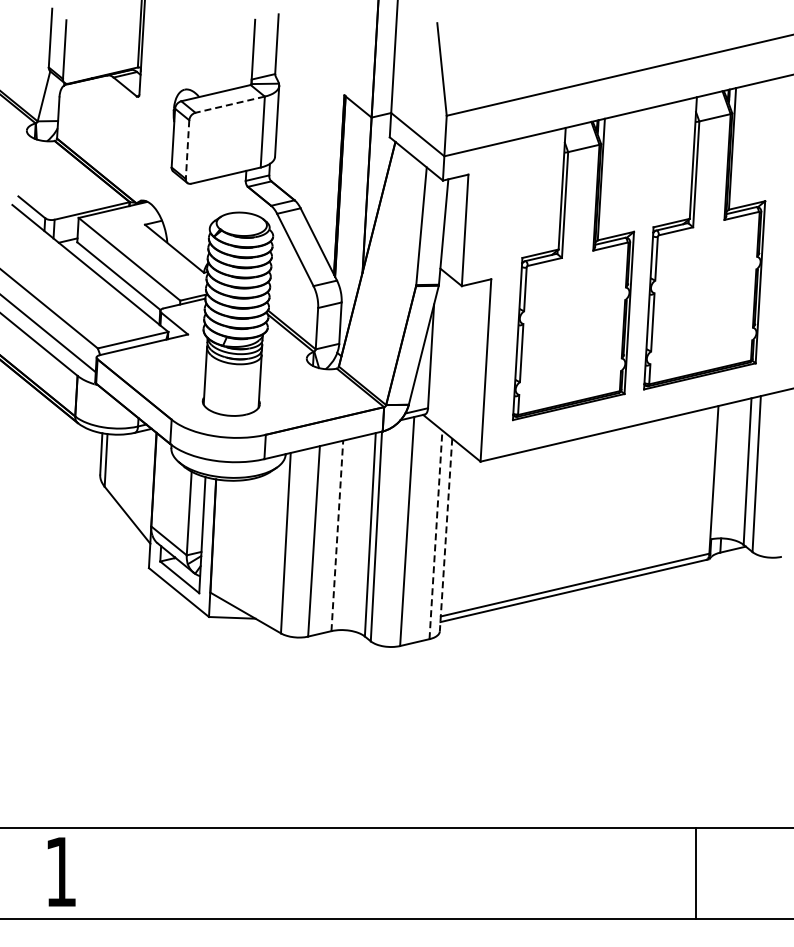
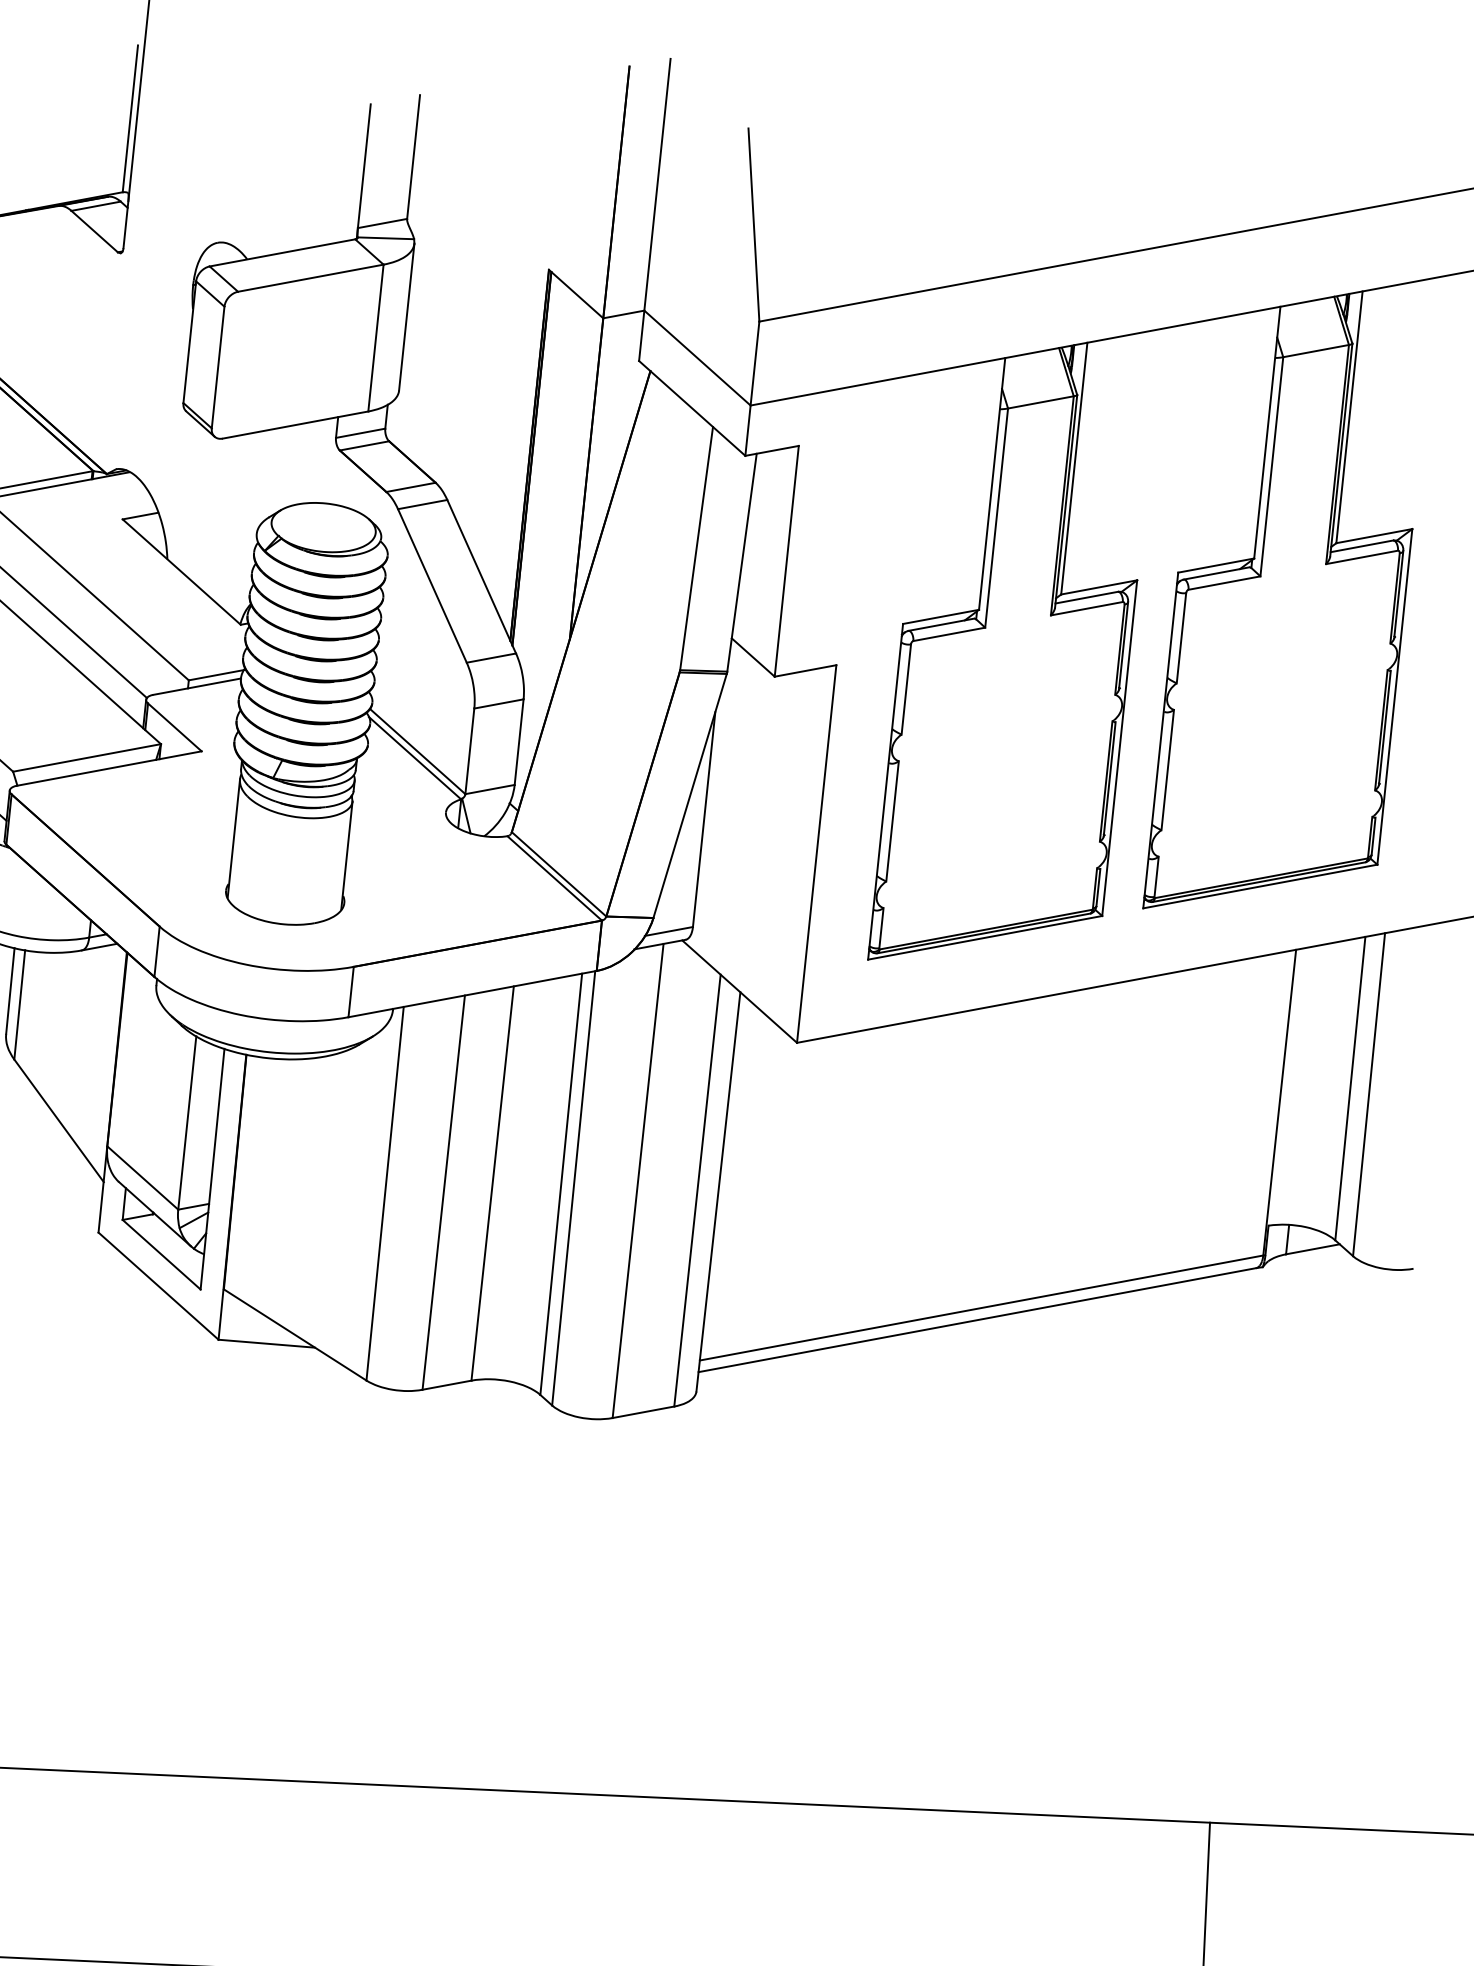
line: (230, 104) -> (311, 277), dashed -> solid
line: (187, 150) -> (217, 369), dashed -> solid
line: (435, 534) -> (696, 1189), dashed -> solid
line: (337, 535) -> (493, 1182), dashed -> solid
line: (446, 535) -> (719, 1192), dashed -> solid

